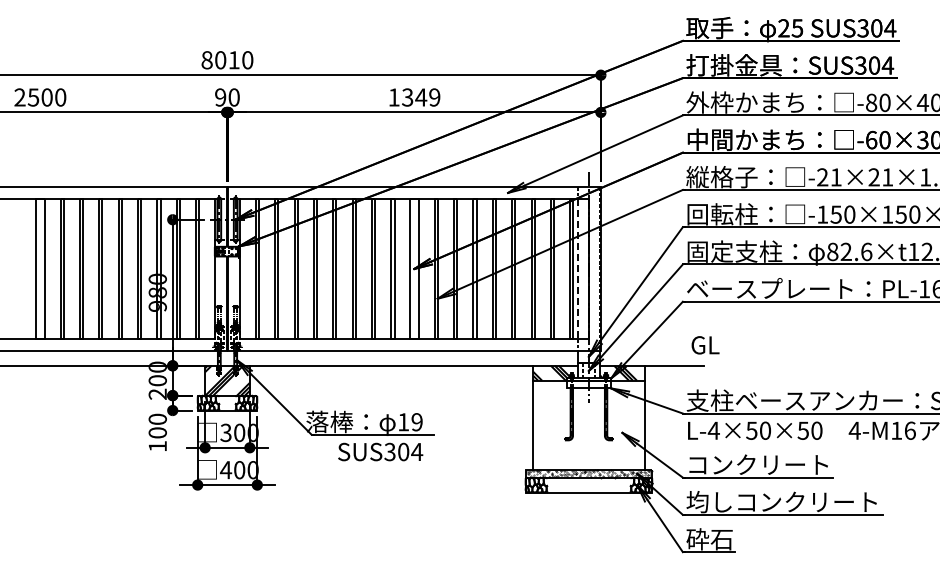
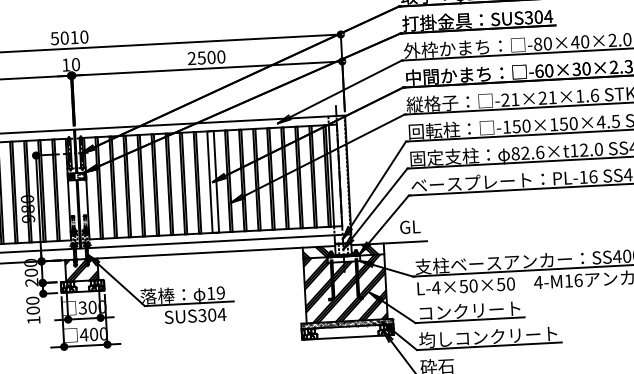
text: (206, 60) -> (54, 38), 8010 -> 5010
text: (220, 97) -> (66, 65), 90 -> 10
text: (414, 97) -> (206, 57), 1349 -> 2500
line: (577, 269) -> (331, 176), dashed -> solid
text: (705, 345) -> (410, 227), moved
hatch: (588, 425) -> (345, 288), added

